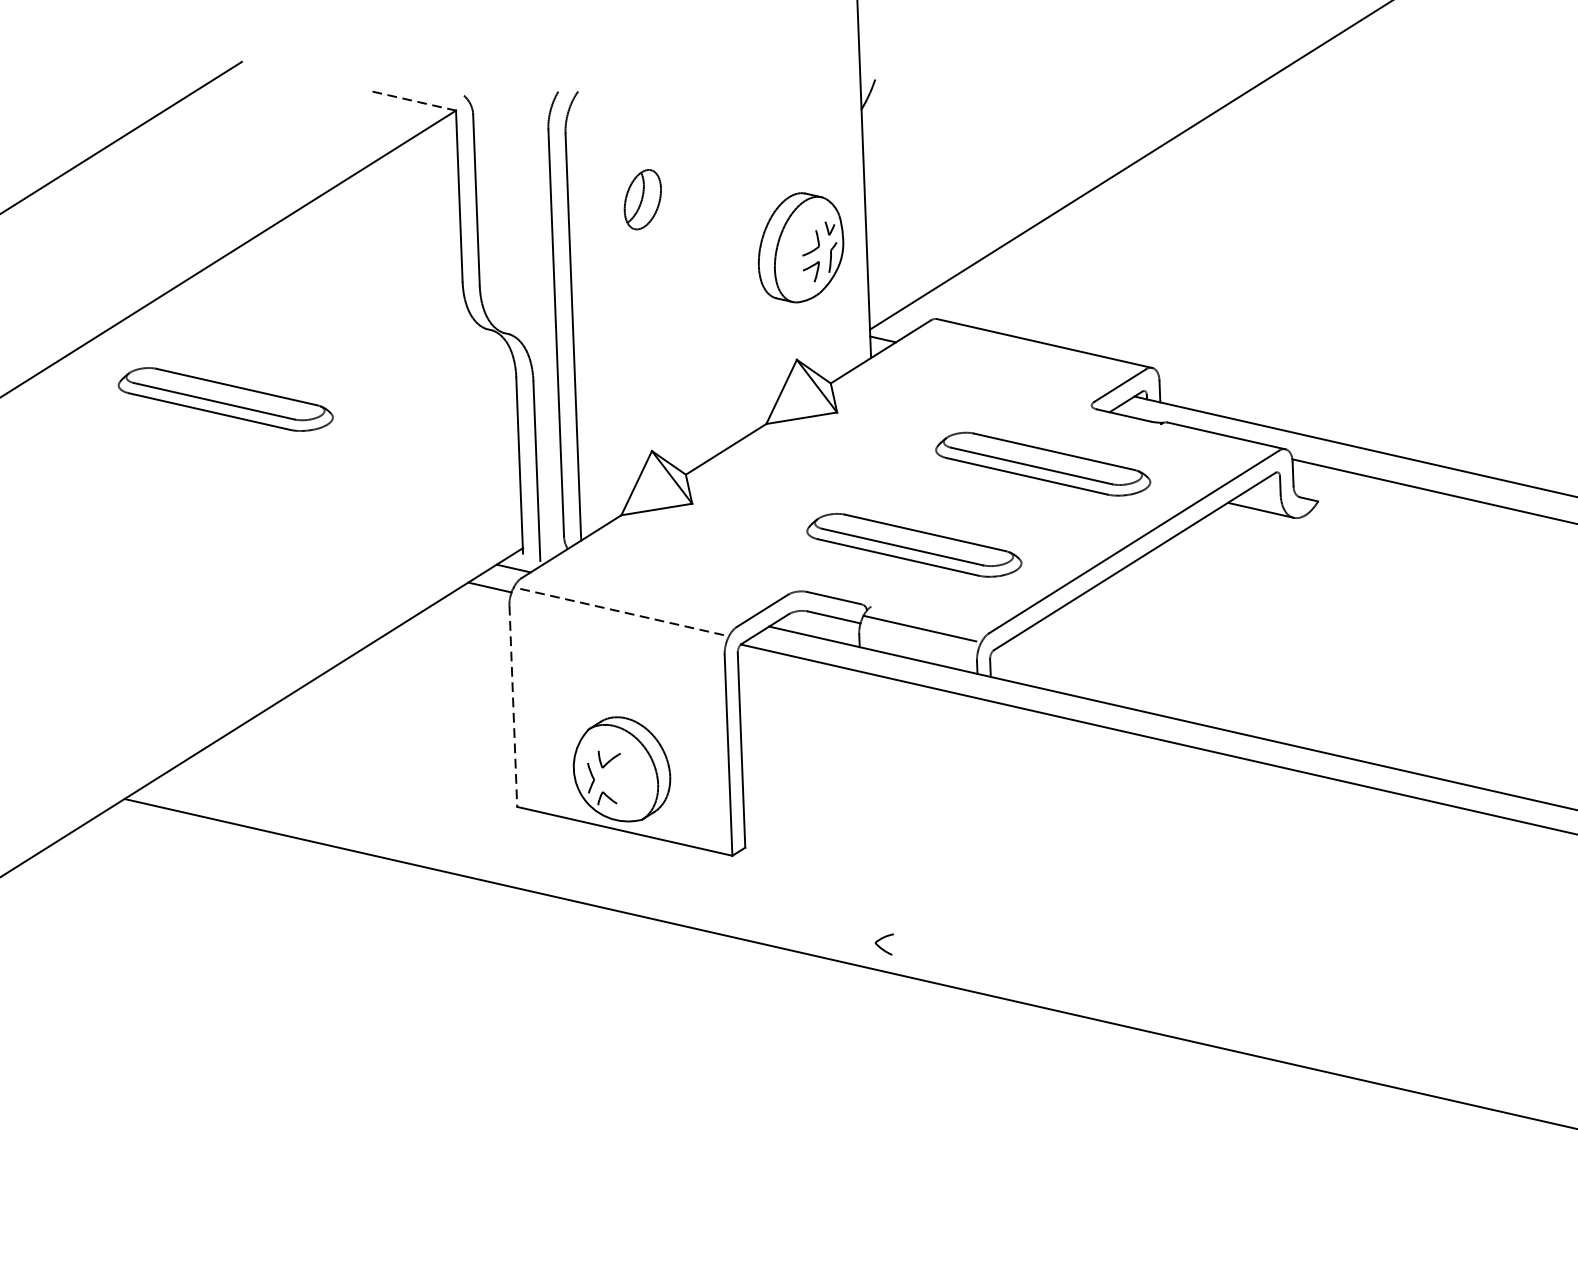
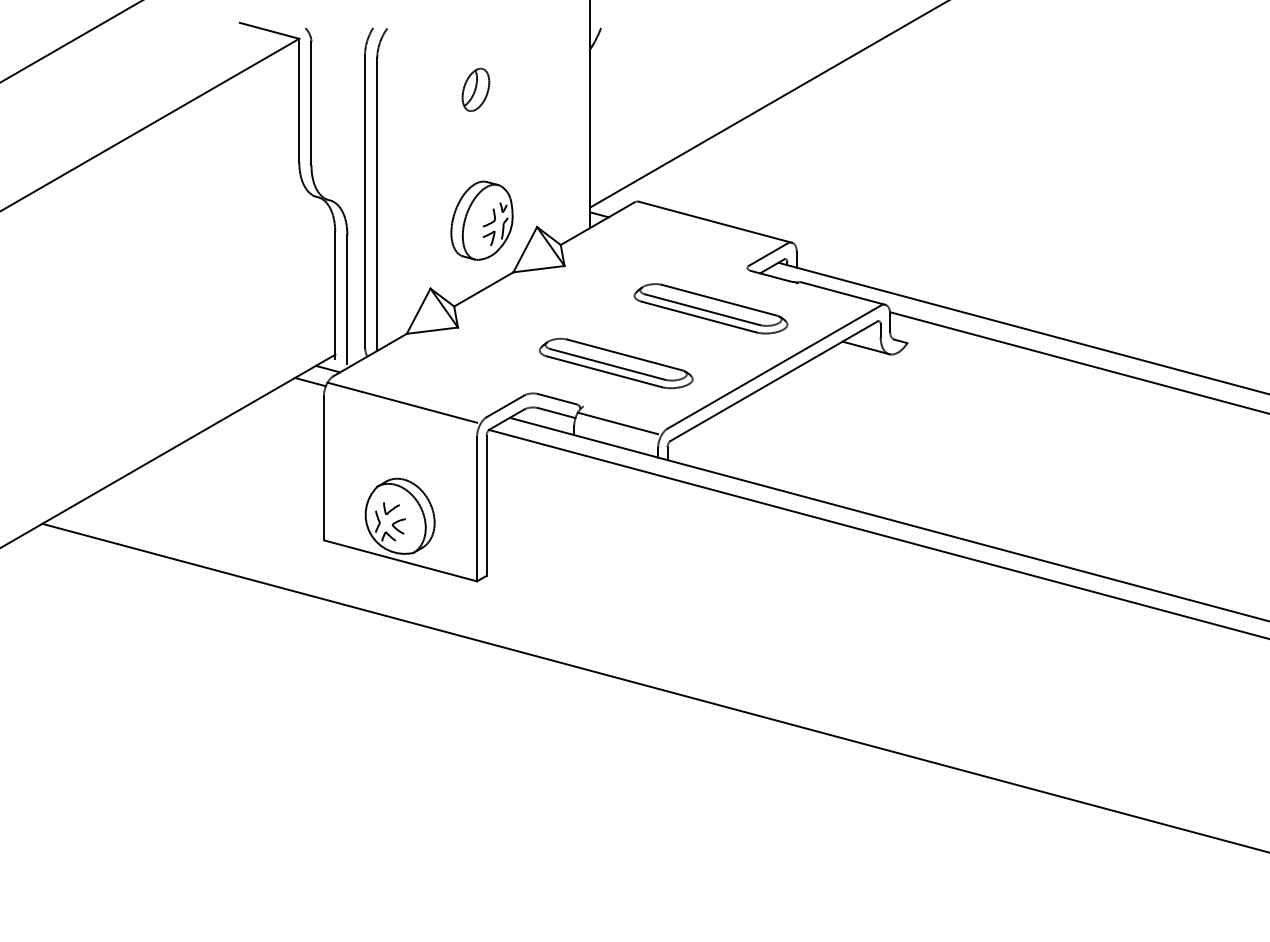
line: (414, 100) -> (269, 30), dashed -> solid
part: (642, 199) -> (475, 89), moved
part: (800, 247) -> (481, 220), moved
part: (225, 399) -> (125, 239), removed
line: (617, 611) -> (401, 402), dashed -> solid
line: (512, 707) -> (323, 468), dashed -> solid
part: (884, 944) -> (398, 526), moved

